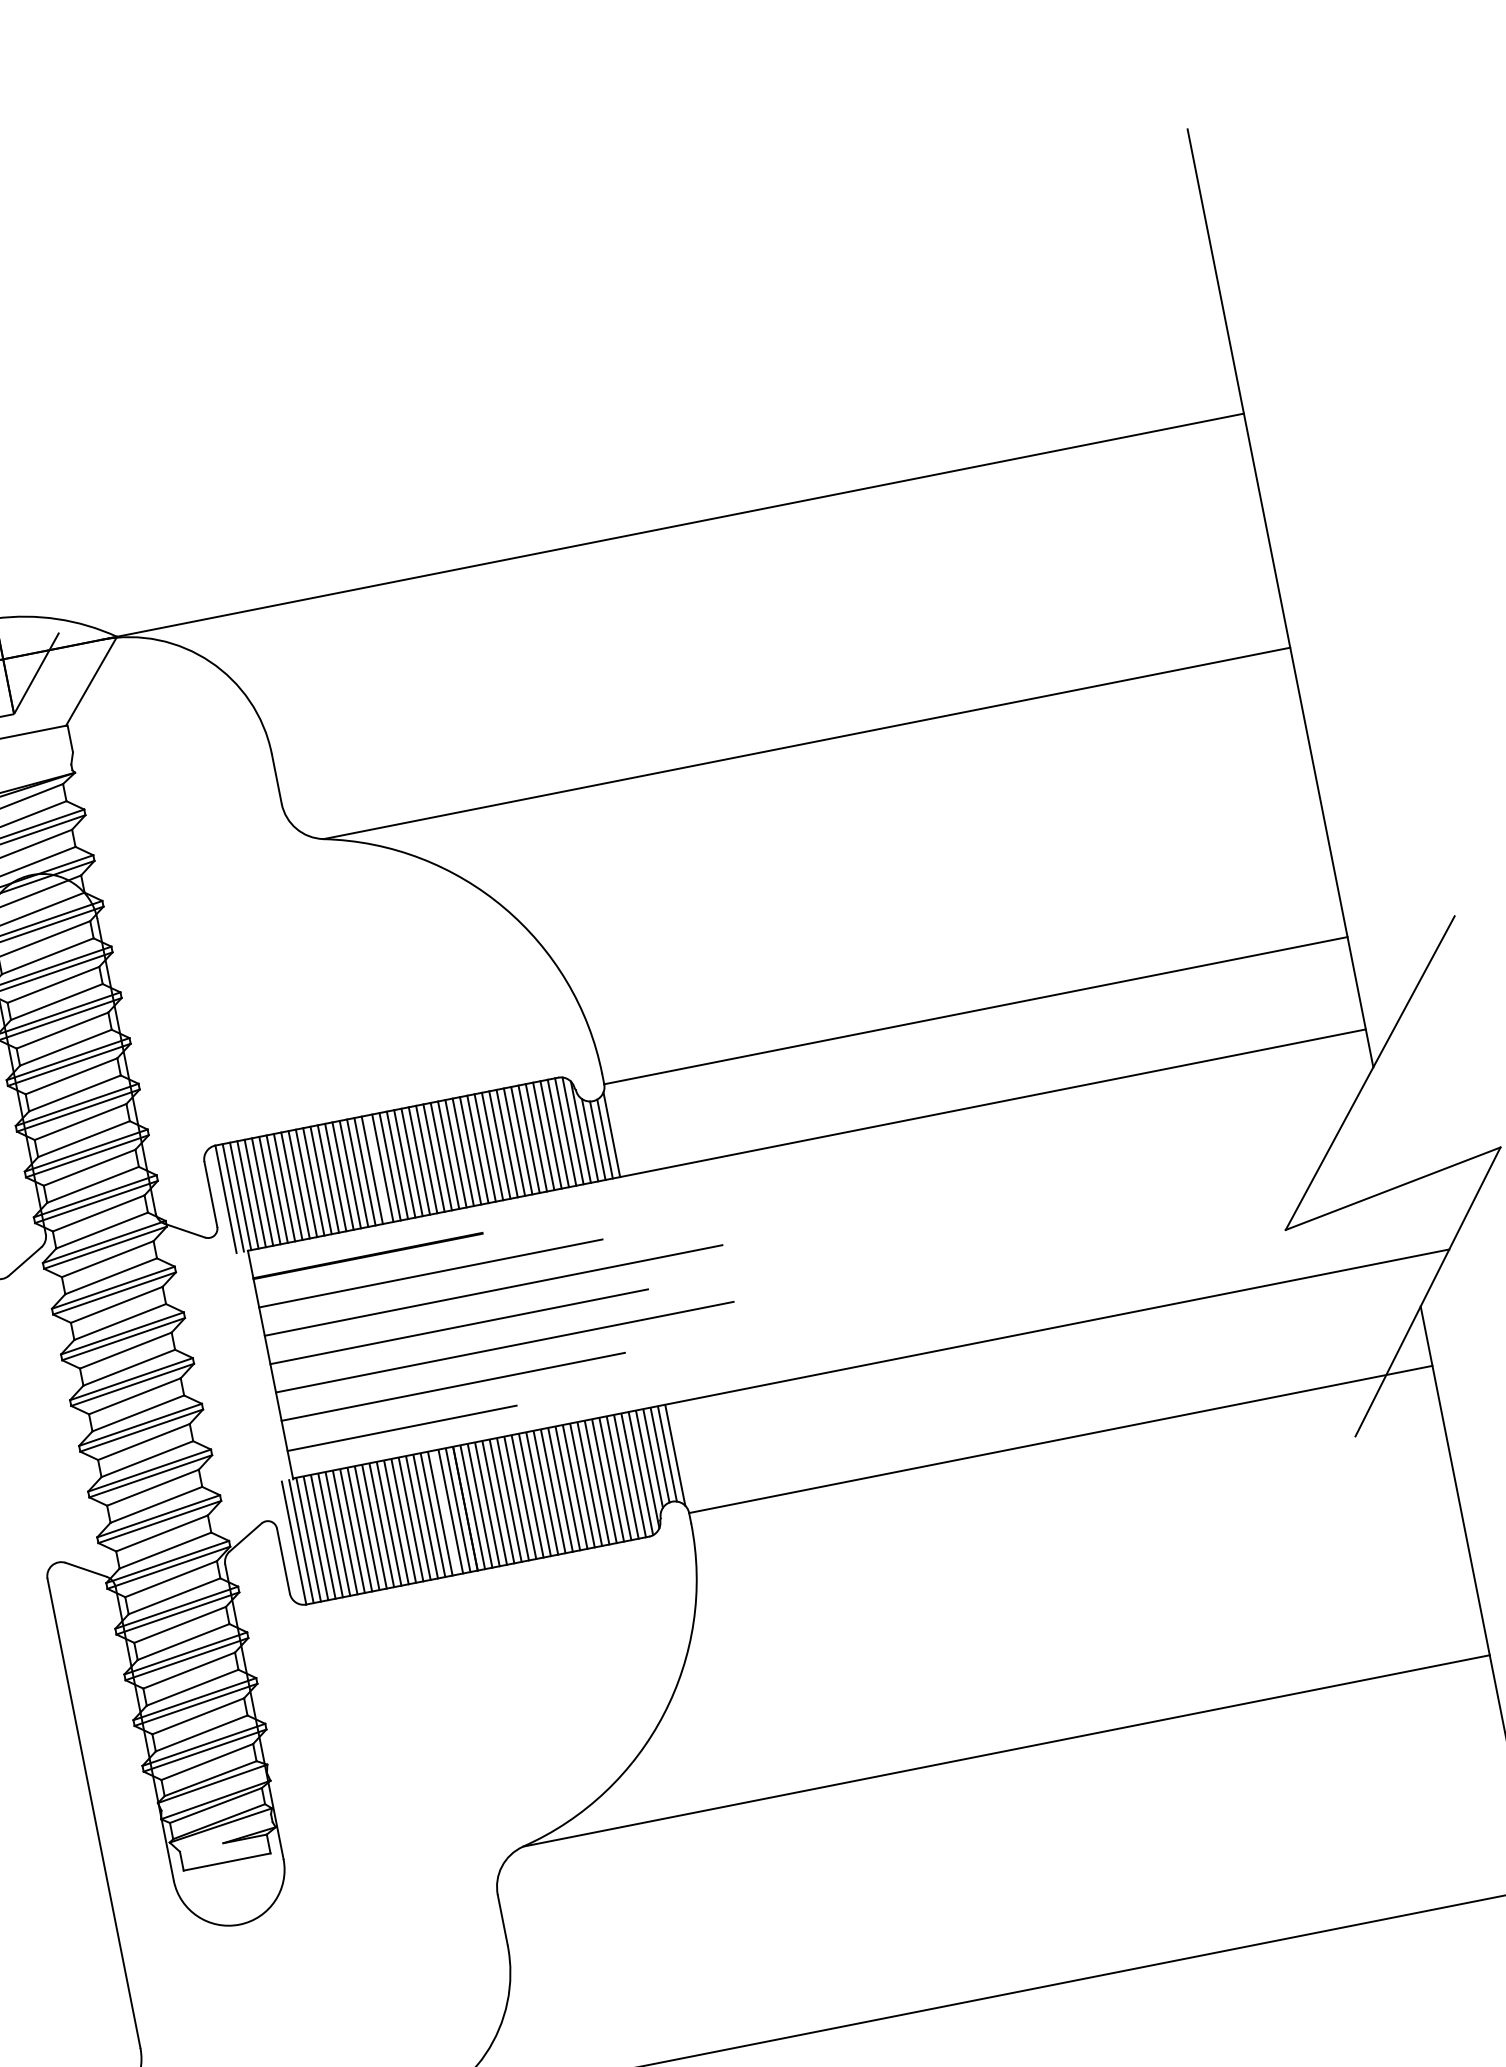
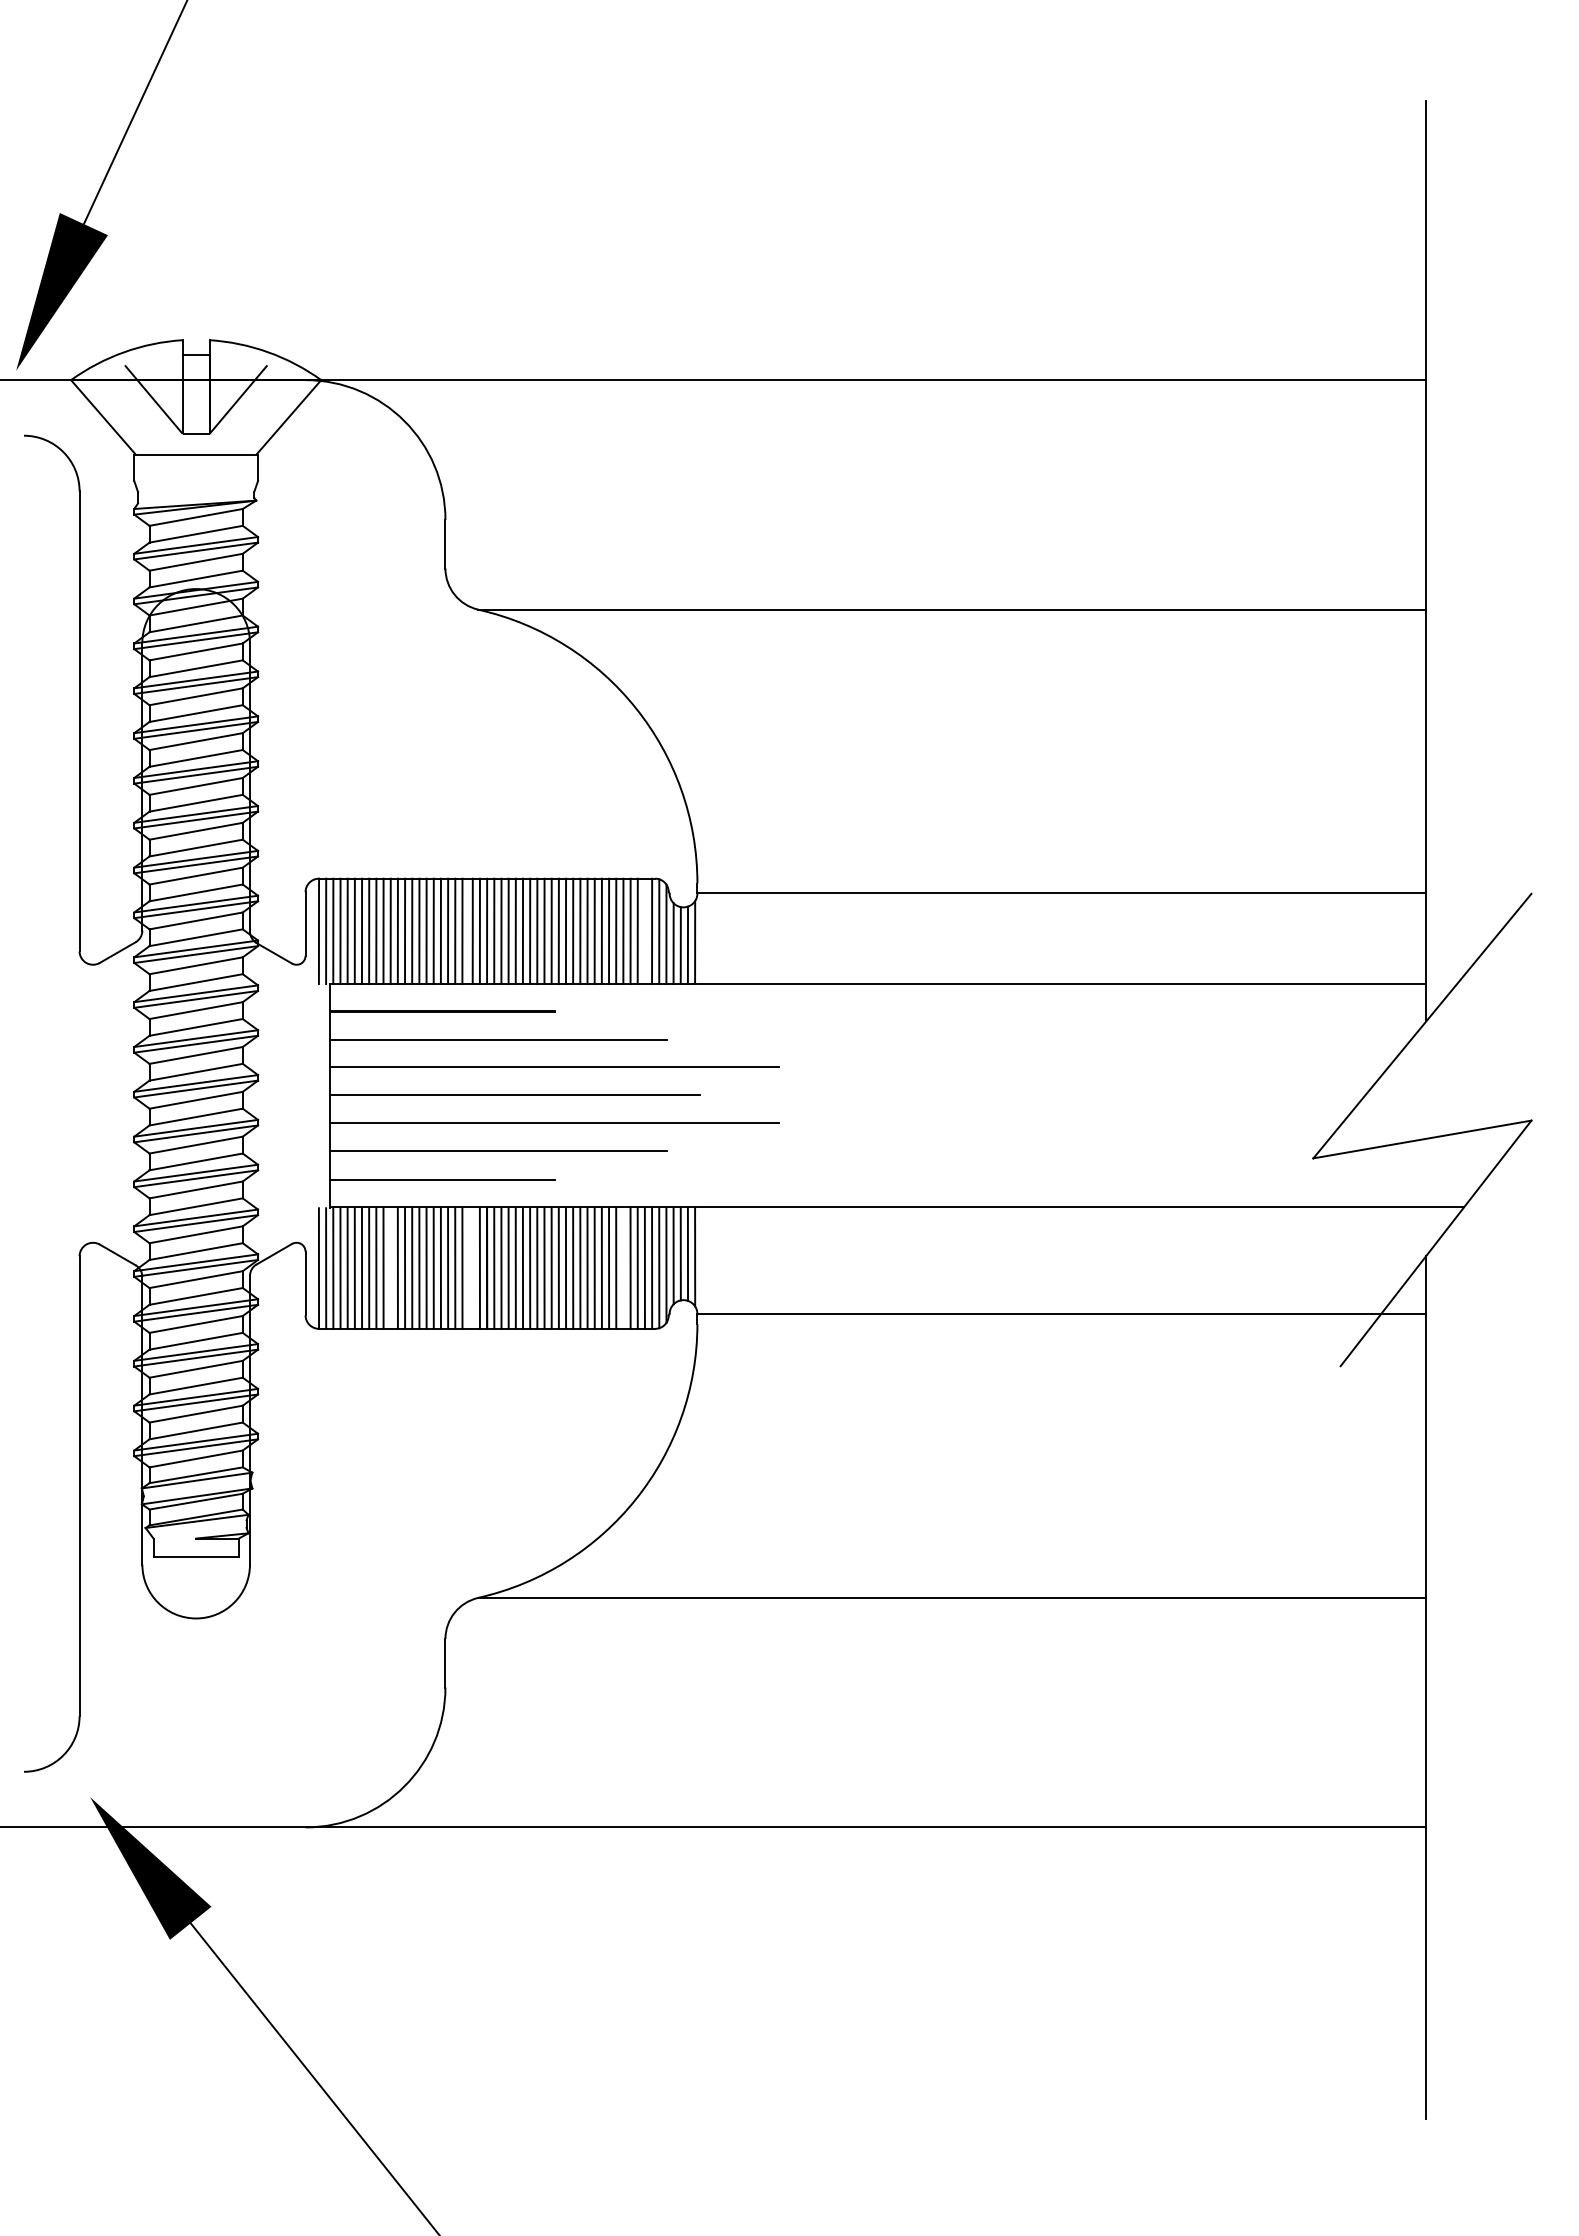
line: (557, 1133) -> (644, 931), removed
line: (604, 1481) -> (623, 1268), removed
line: (450, 1512) -> (472, 1268), removed
line: (367, 1528) -> (390, 1268), removed

